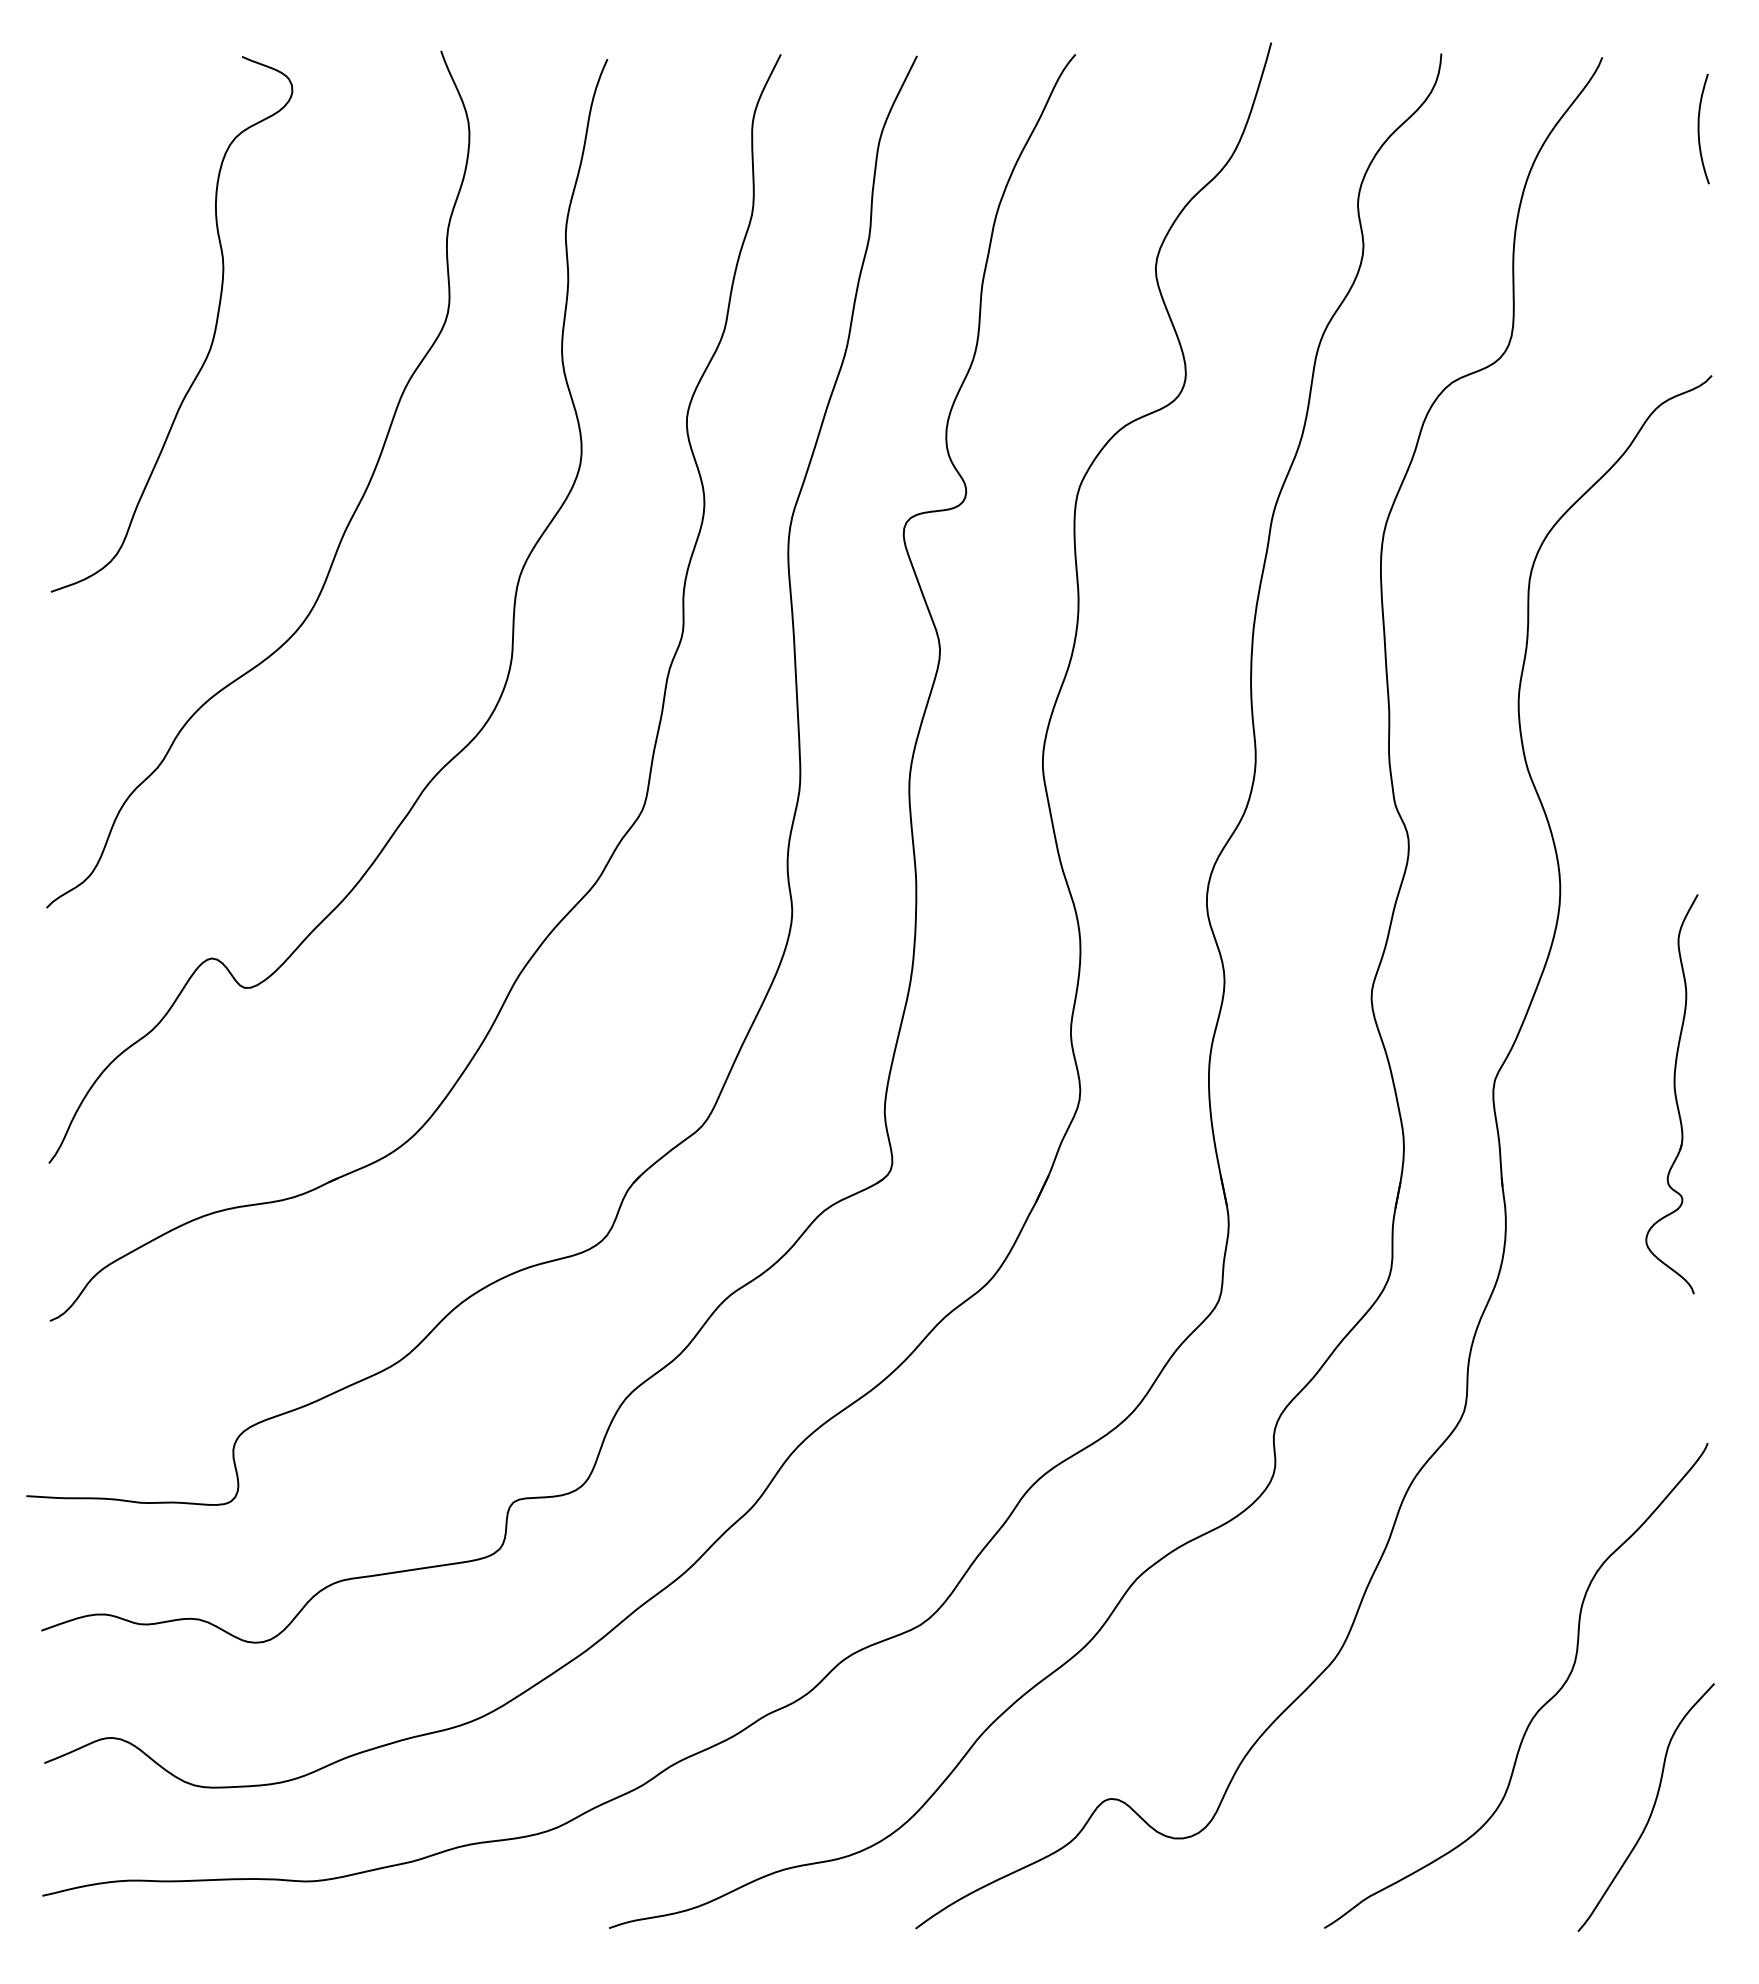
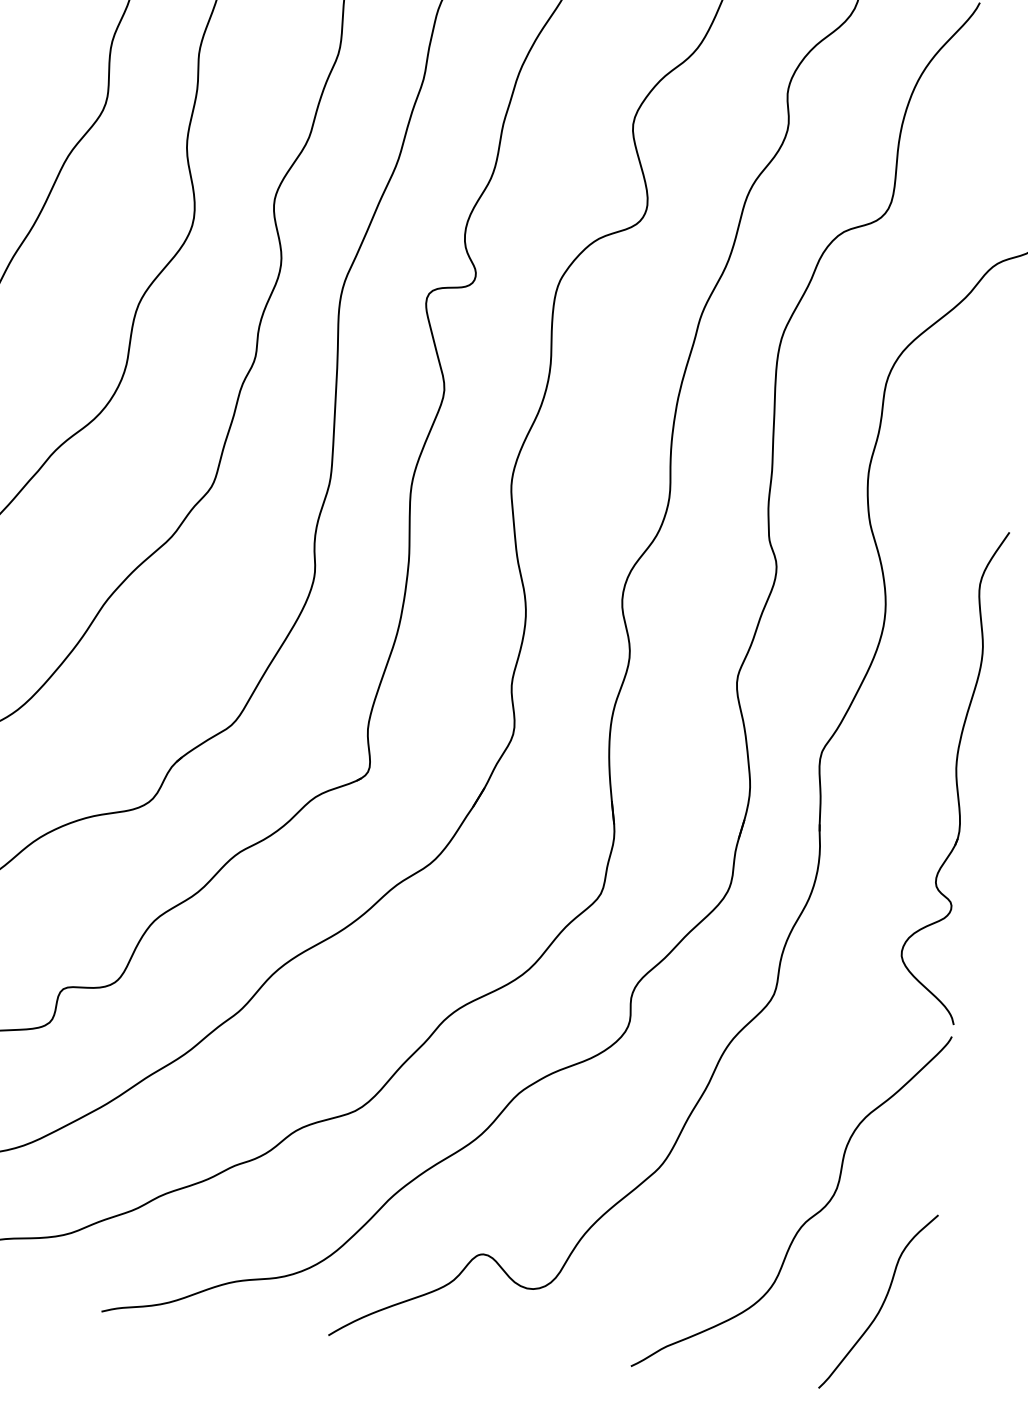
part: (1671, 1094) -> (951, 775), size x1.67

